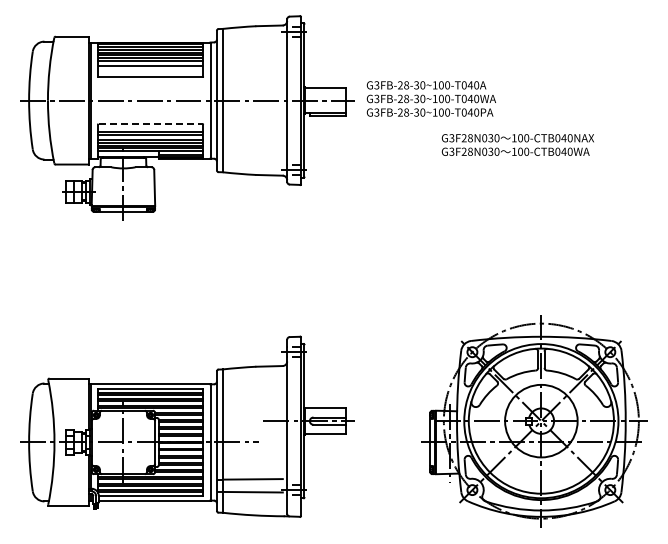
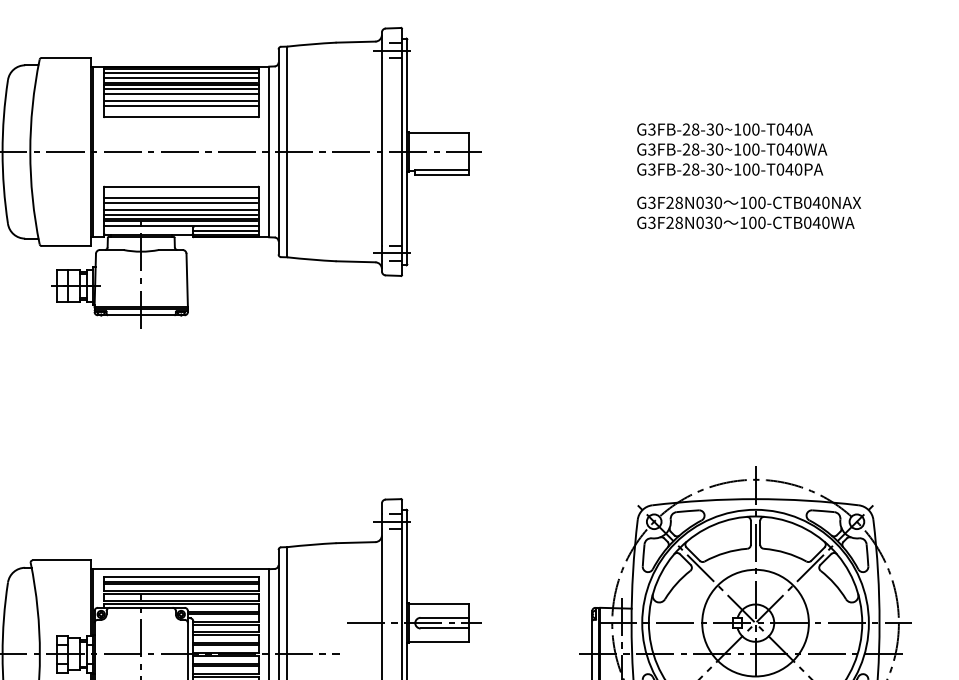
line: (150, 69) -> (181, 106), added
text: (430, 98) -> (730, 148), moved
line: (151, 124) -> (182, 187), dashed -> solid
text: (517, 144) -> (748, 212), moved

